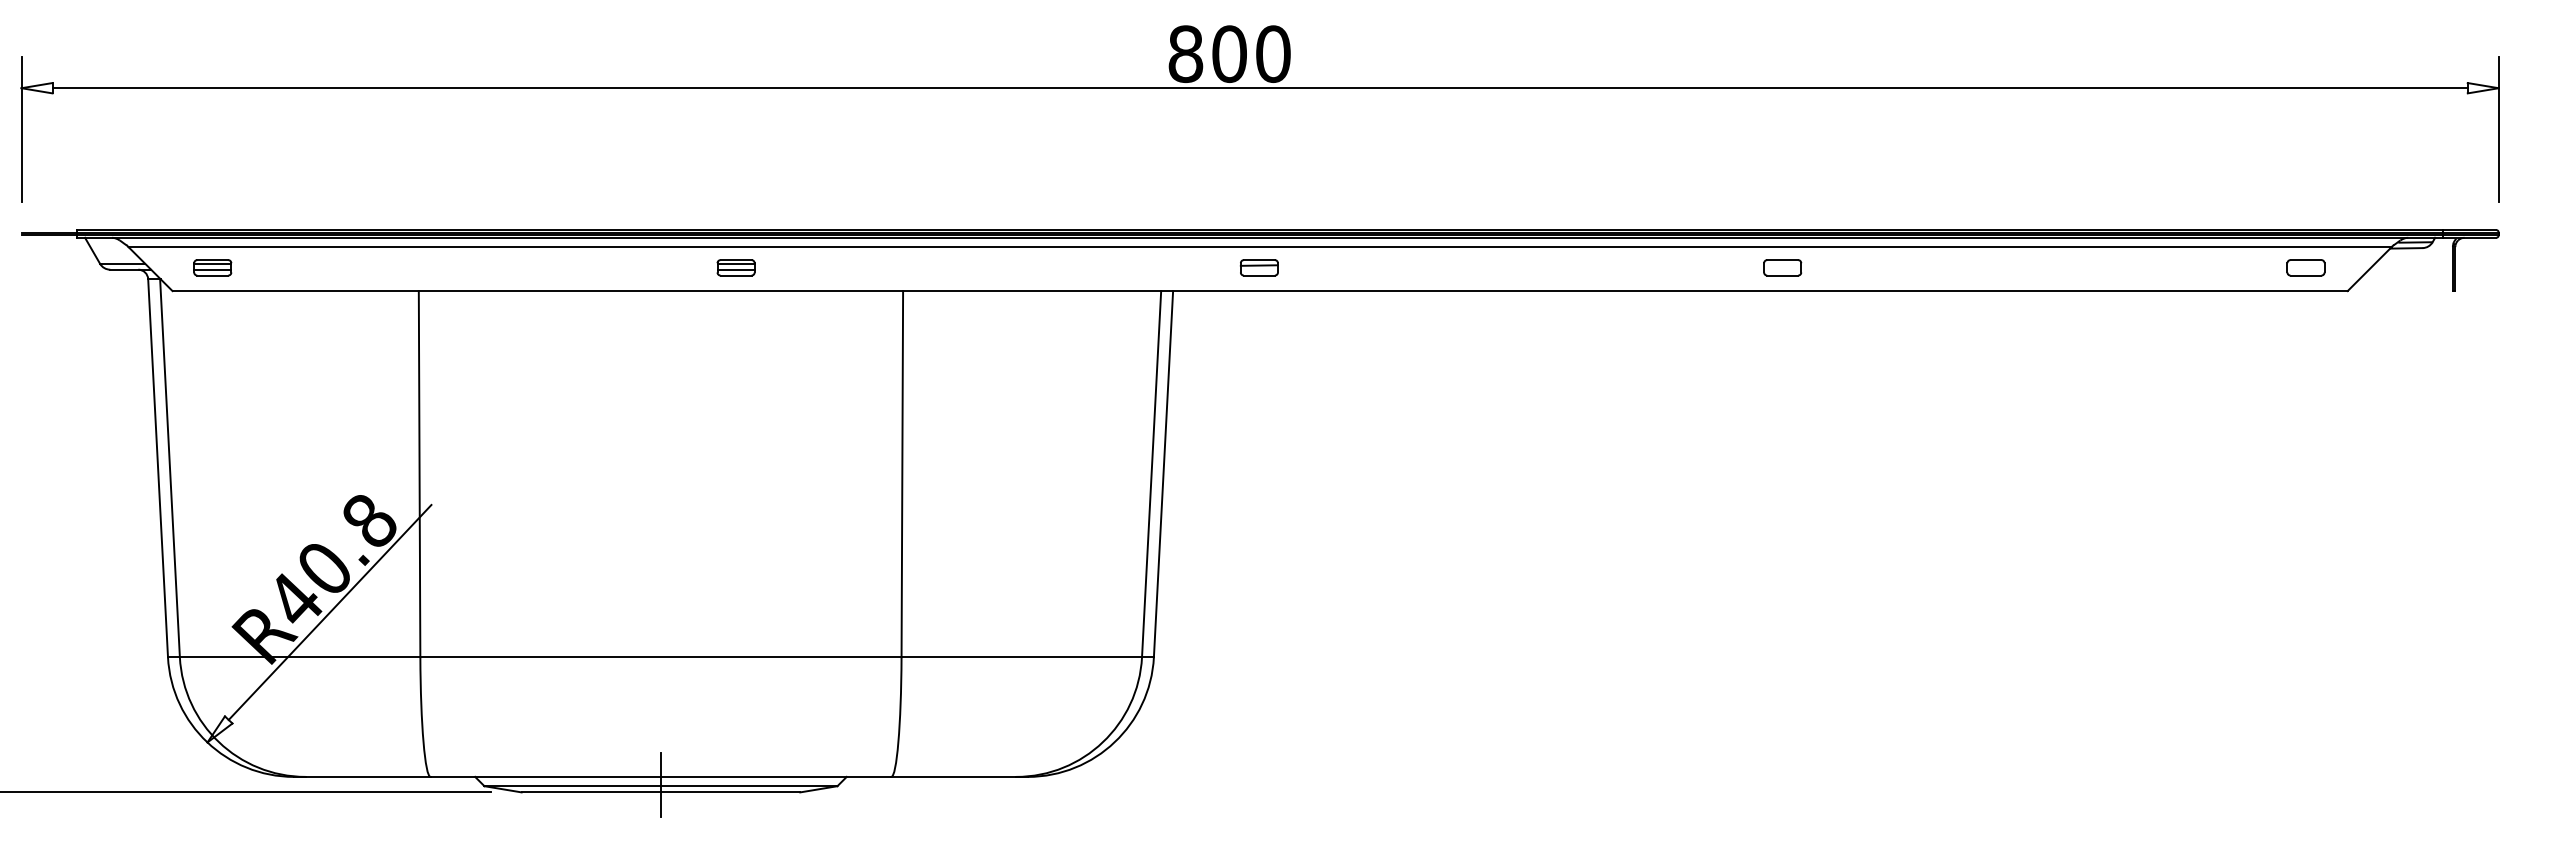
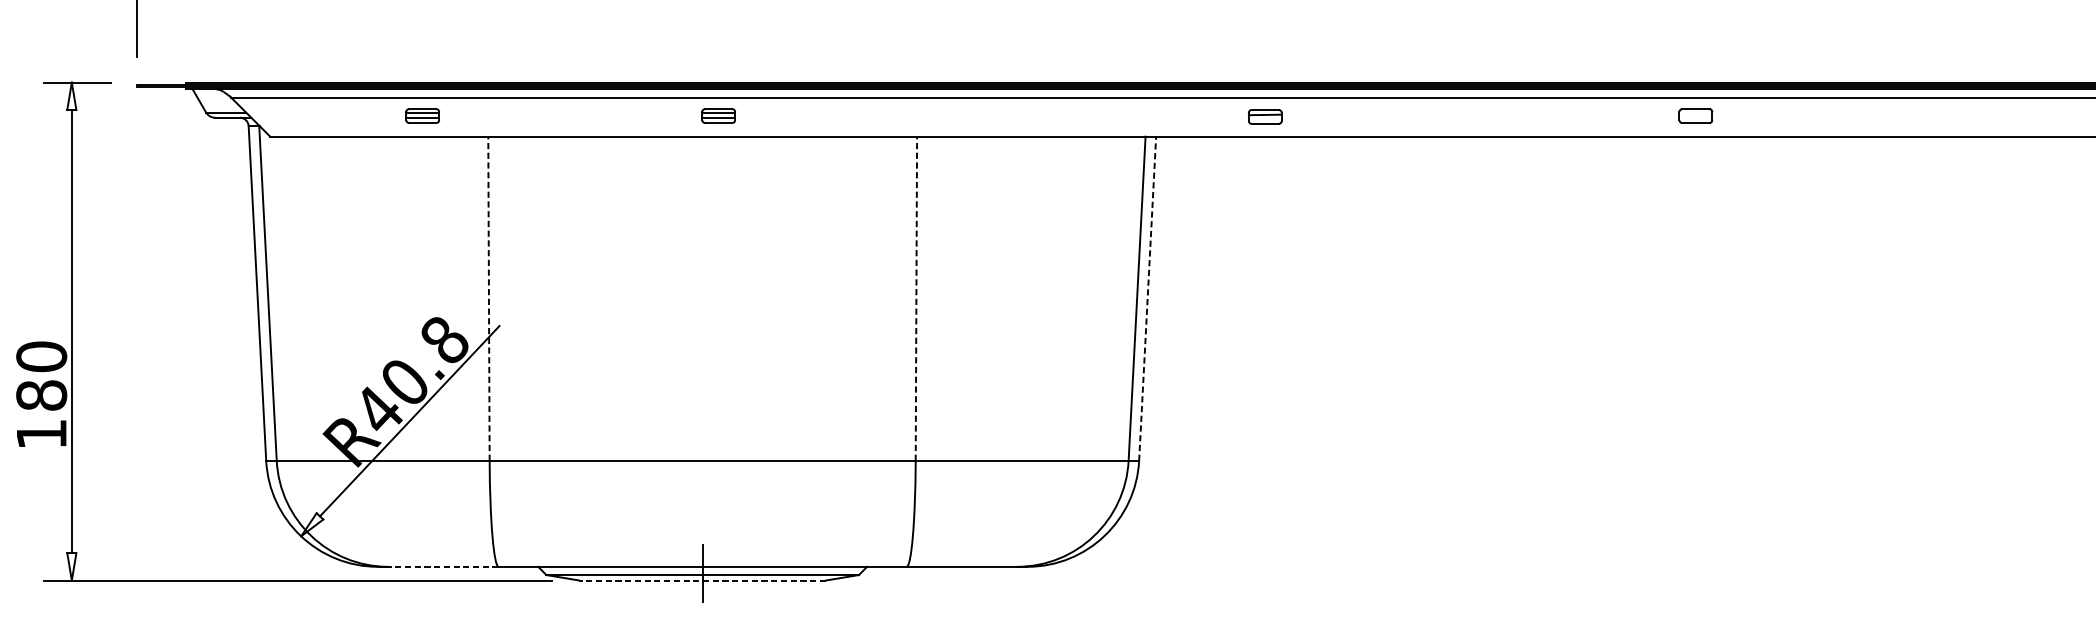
part: (212, 267) -> (422, 115), moved
part: (735, 267) -> (718, 115), moved
part: (1258, 267) -> (1264, 116), moved
line: (419, 473) -> (488, 298), solid -> dashed
line: (902, 473) -> (916, 298), solid -> dashed
line: (1163, 473) -> (1147, 298), solid -> dashed
line: (367, 776) -> (442, 566), solid -> dashed
line: (660, 792) -> (702, 580), solid -> dashed

